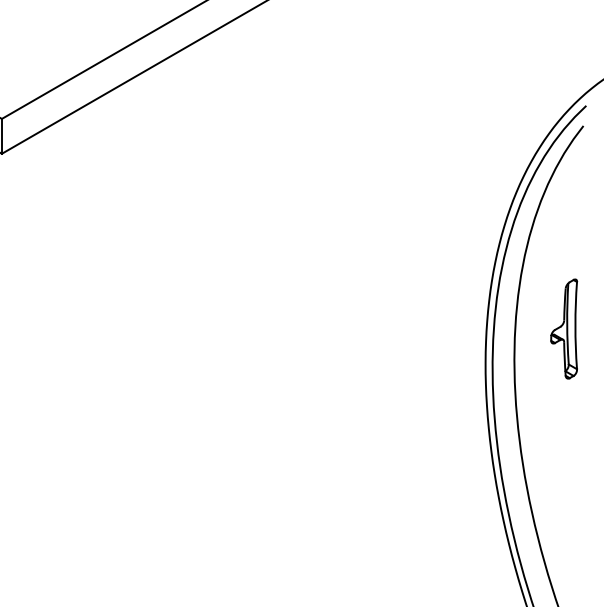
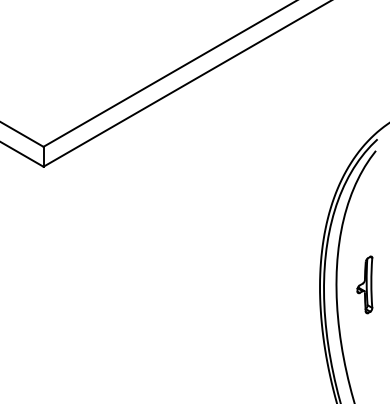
part: (563, 328) -> (364, 284), moved

